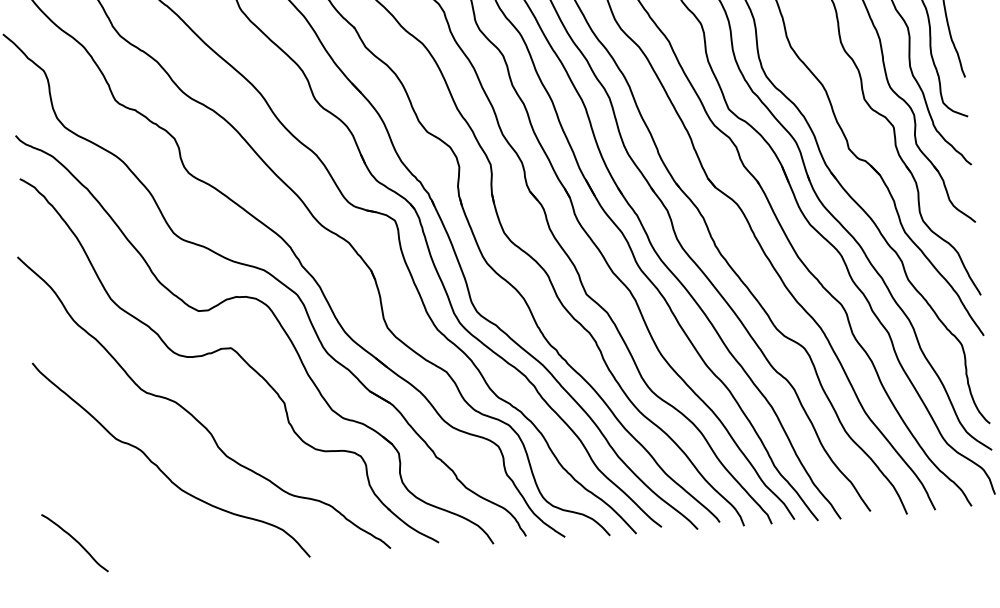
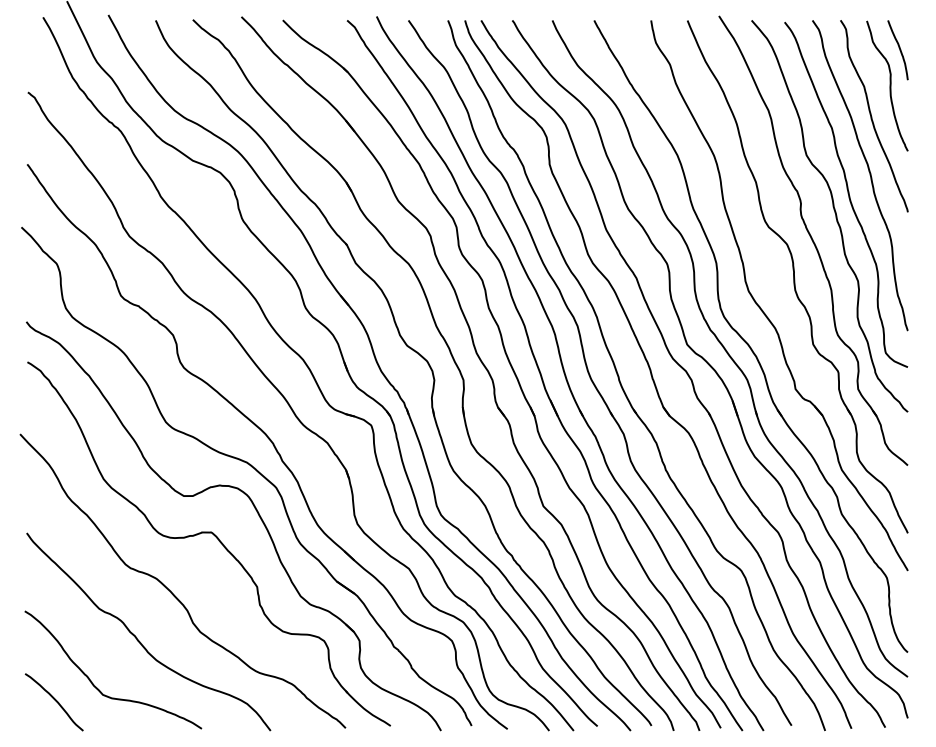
curve: (119, 522) -> (96, 686), added

